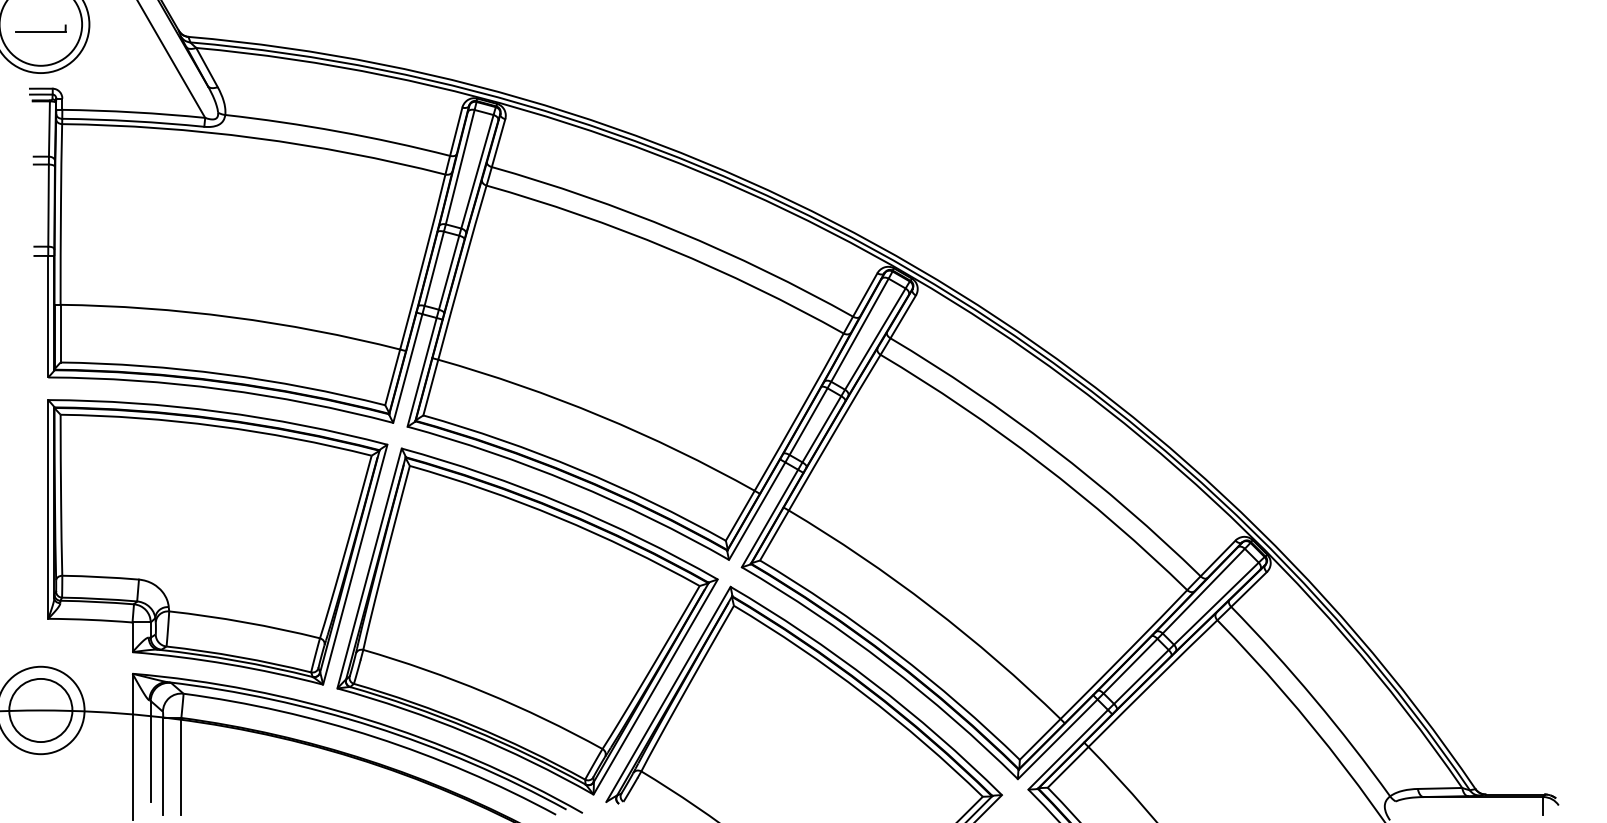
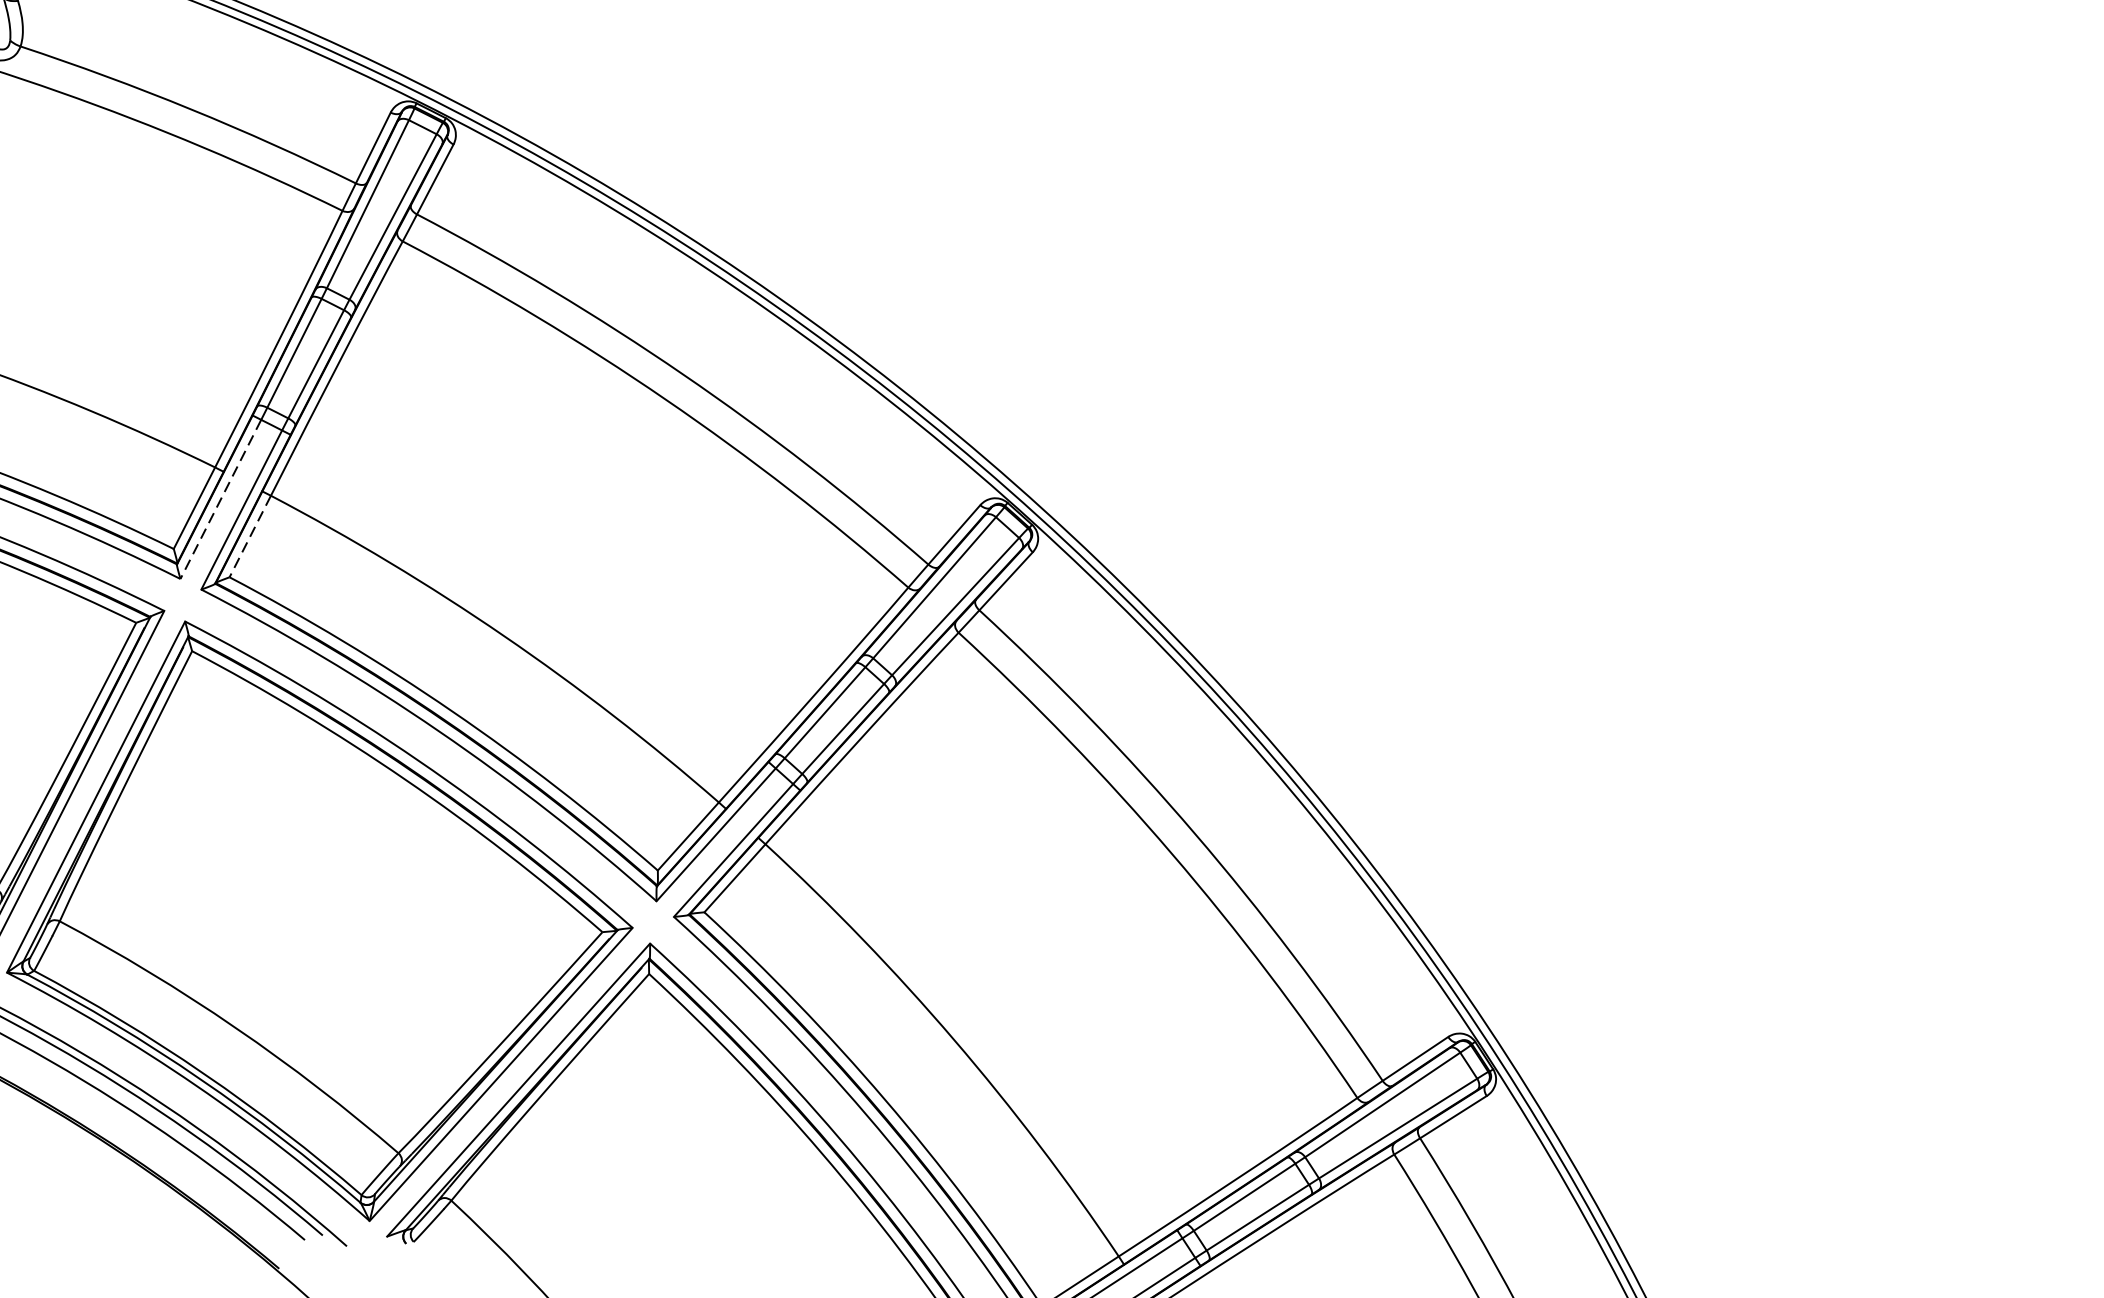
line: (407, 369) -> (220, 500), solid -> dashed
line: (430, 387) -> (249, 536), solid -> dashed

